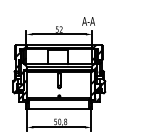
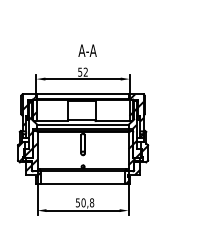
text: (88, 21) -> (87, 50), moved

